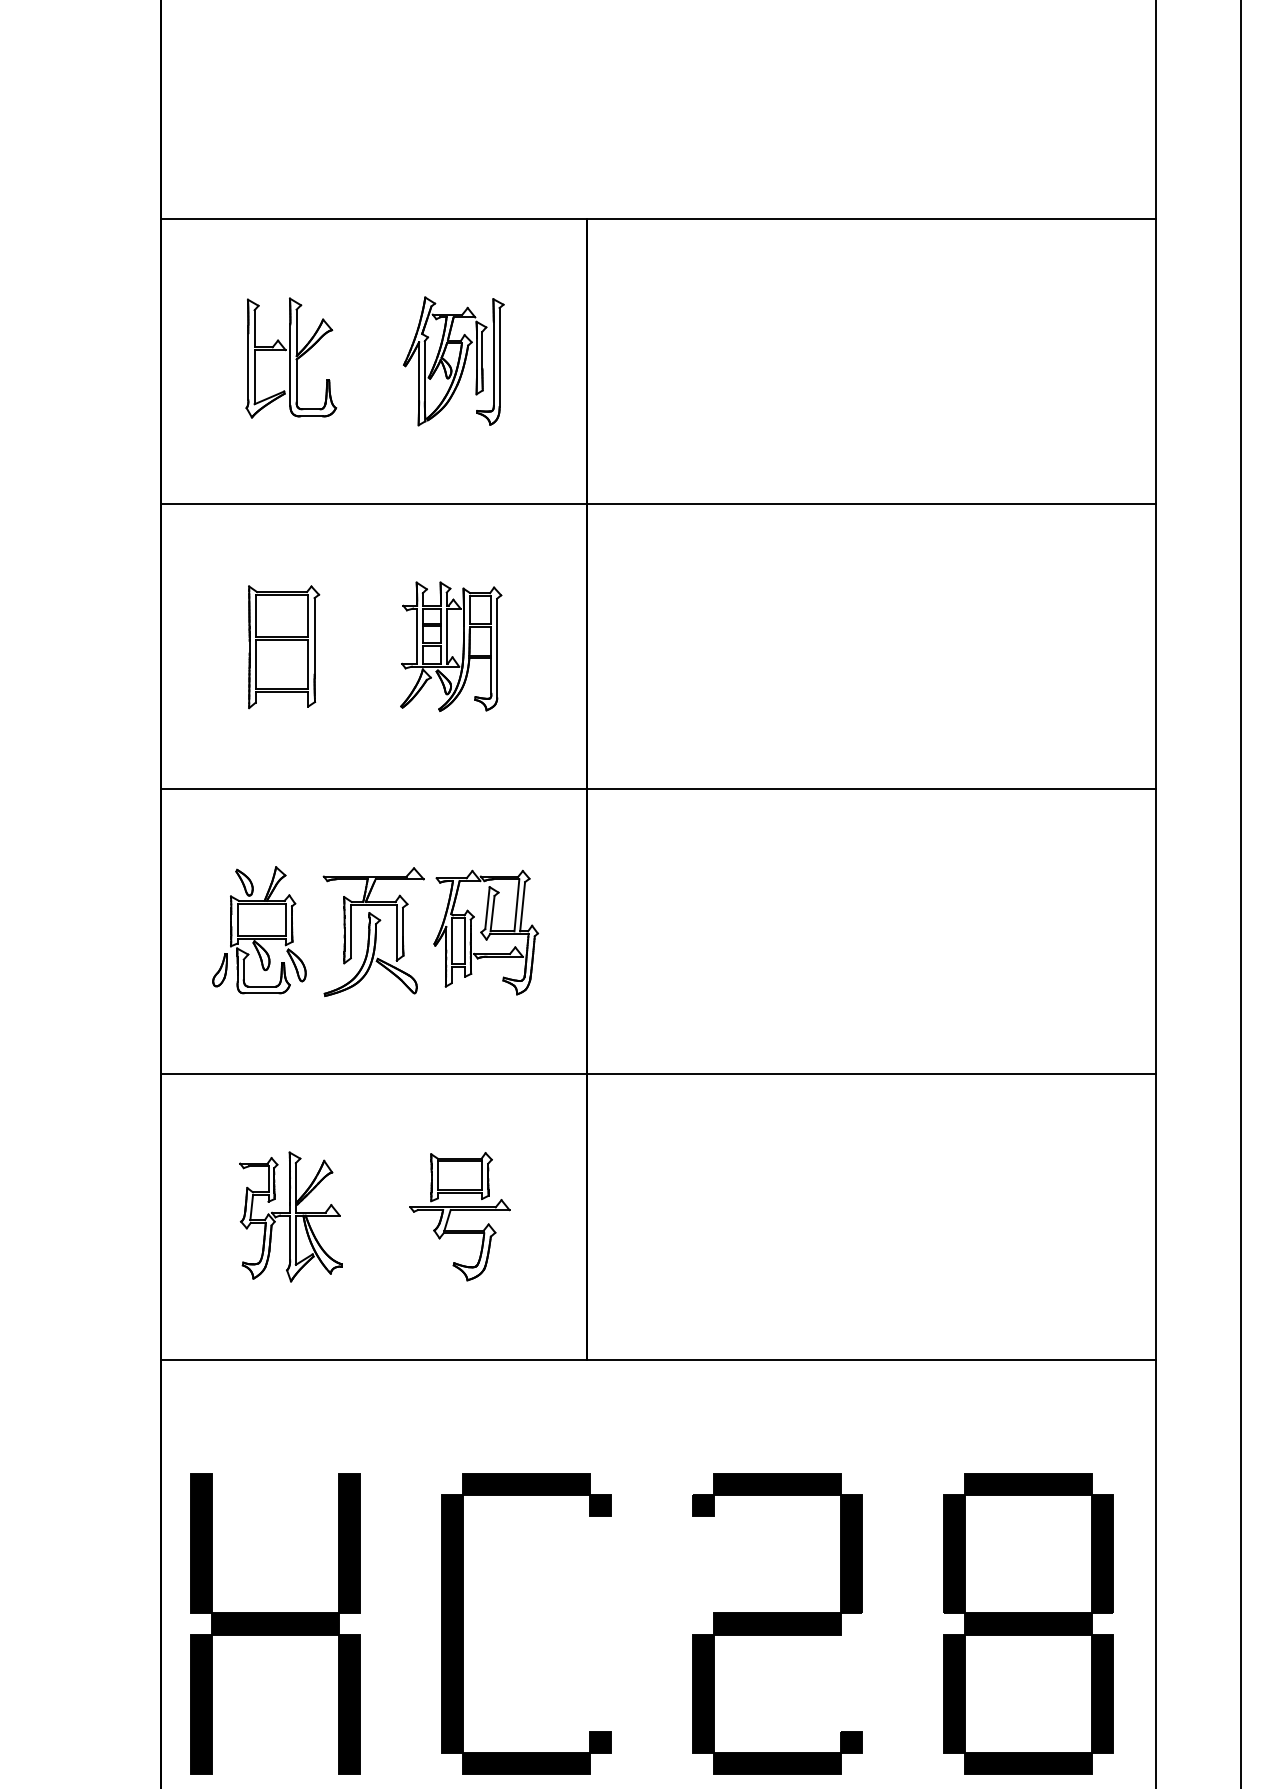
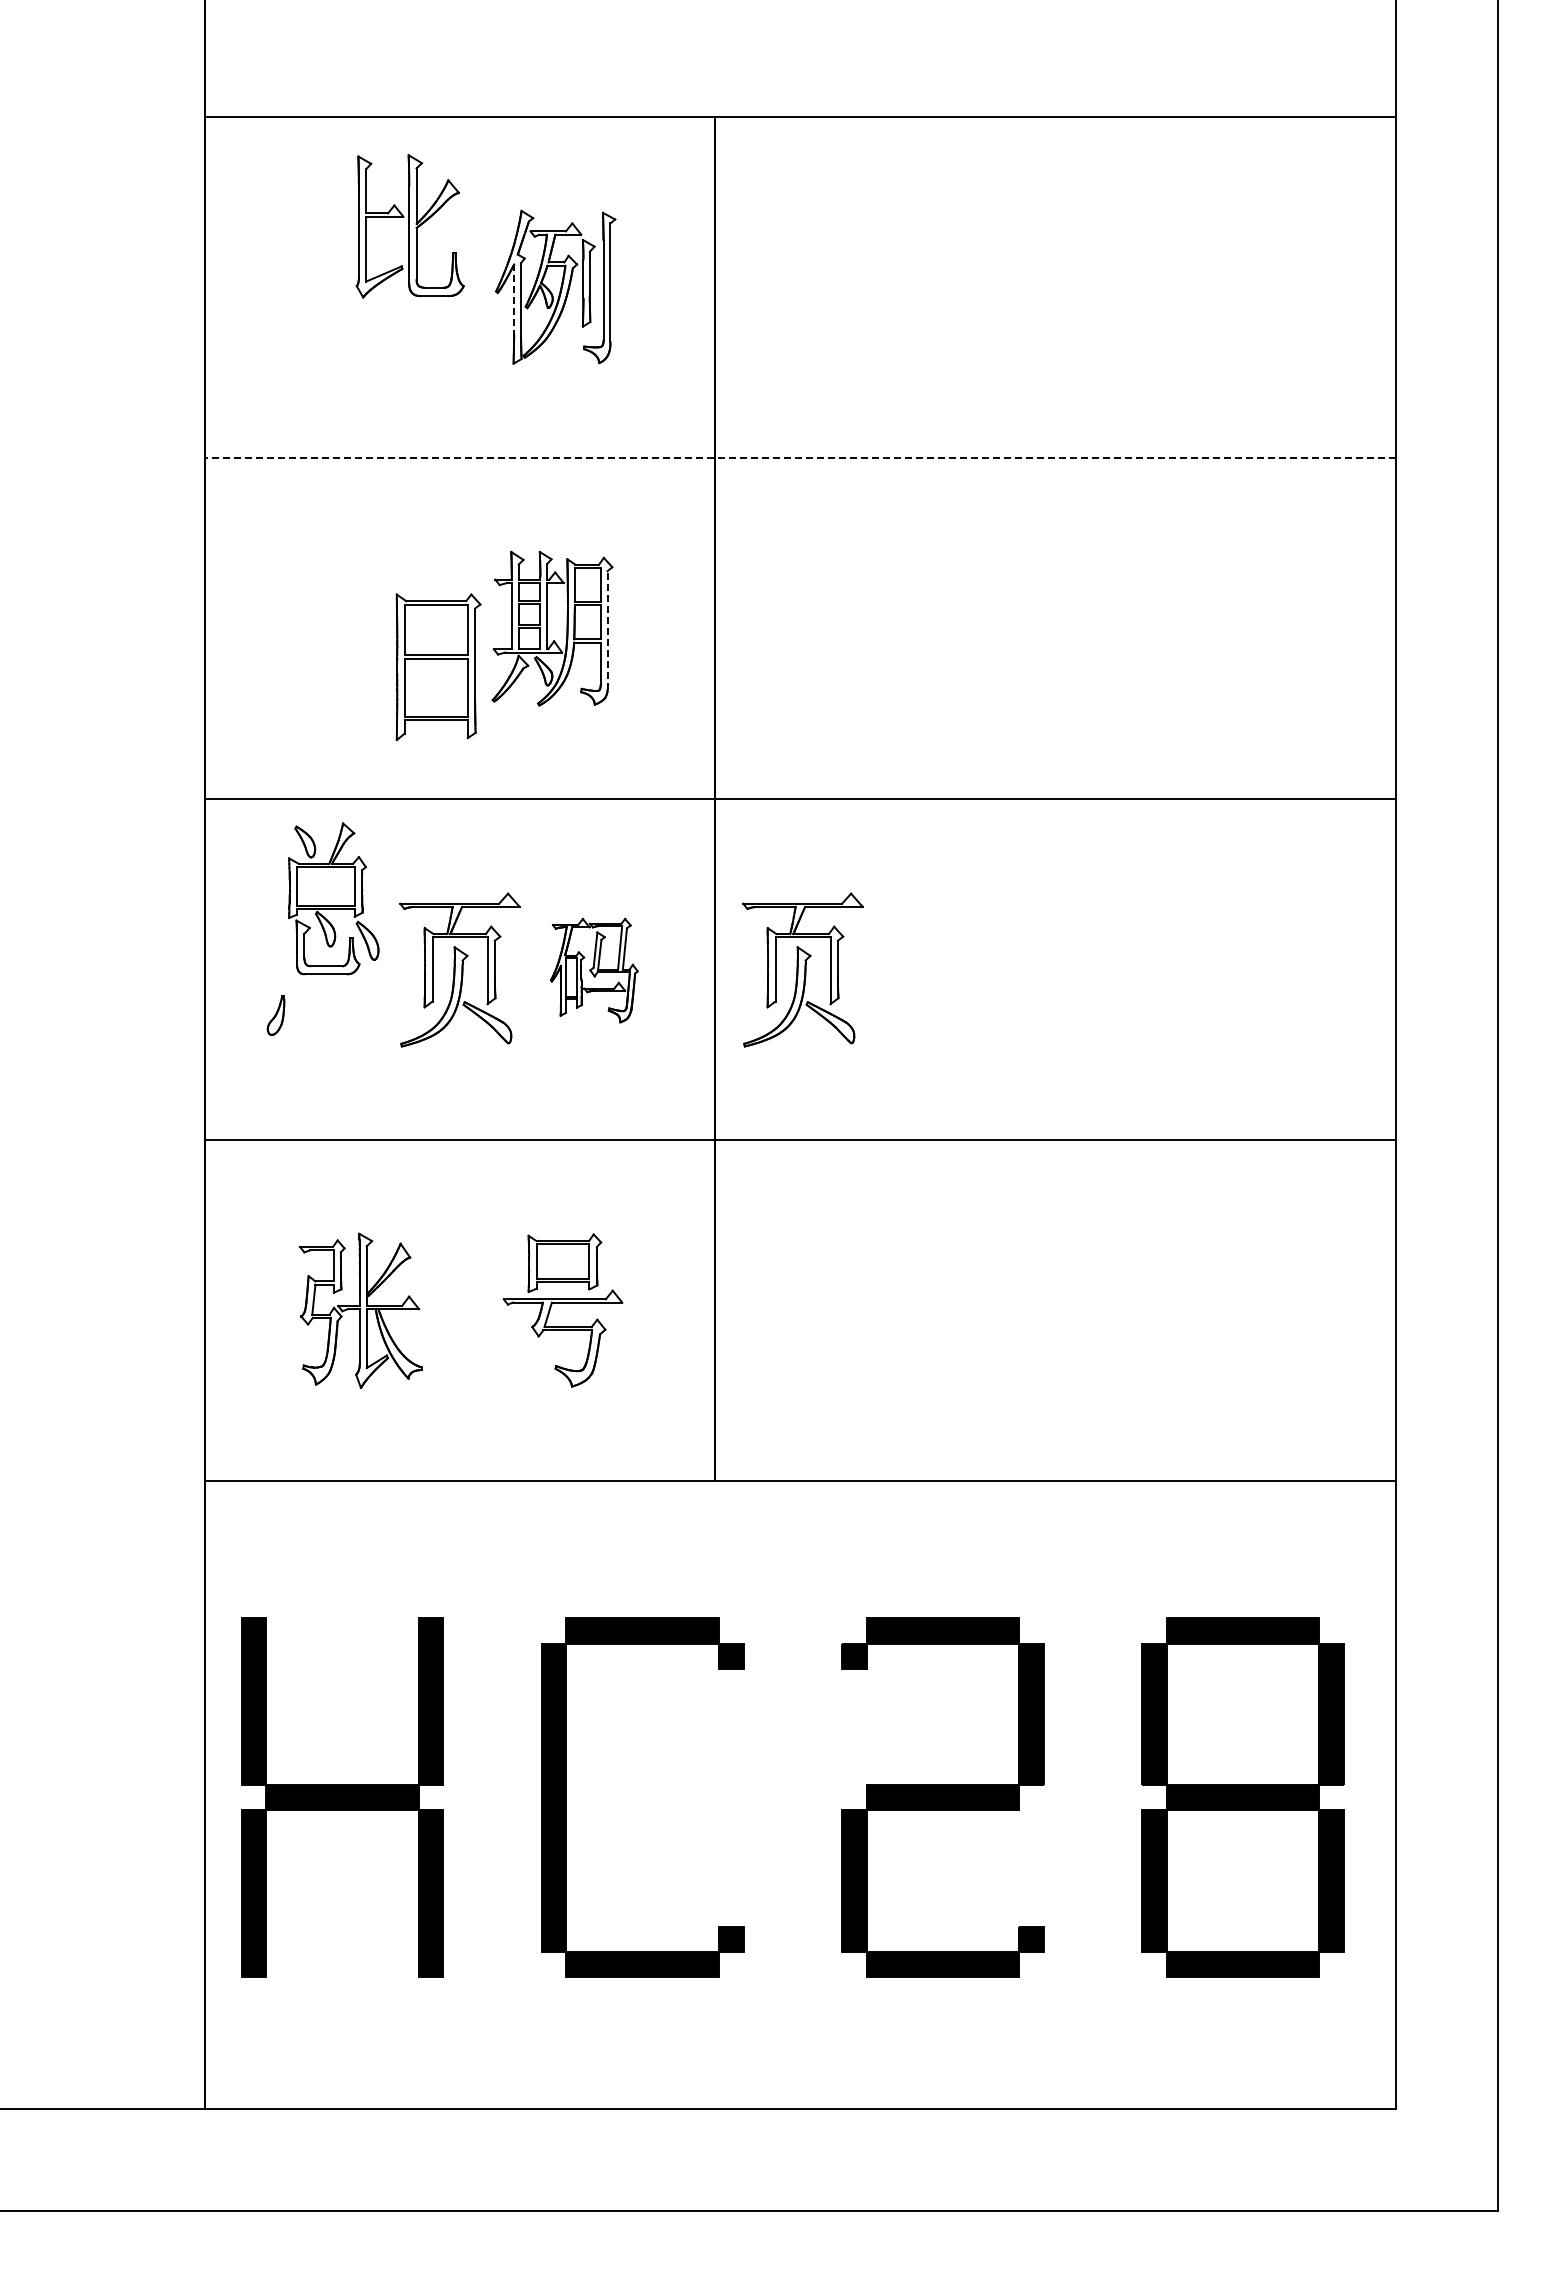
part: (290, 358) -> (409, 226), moved
line: (419, 372) -> (514, 300), solid -> dashed
line: (657, 504) -> (799, 458), solid -> dashed
part: (283, 647) -> (438, 667), moved
line: (497, 648) -> (607, 630), solid -> dashed
part: (268, 929) -> (333, 898), moved
part: (660, 931) -> (802, 969), added
part: (486, 932) -> (594, 970), size x0.7

